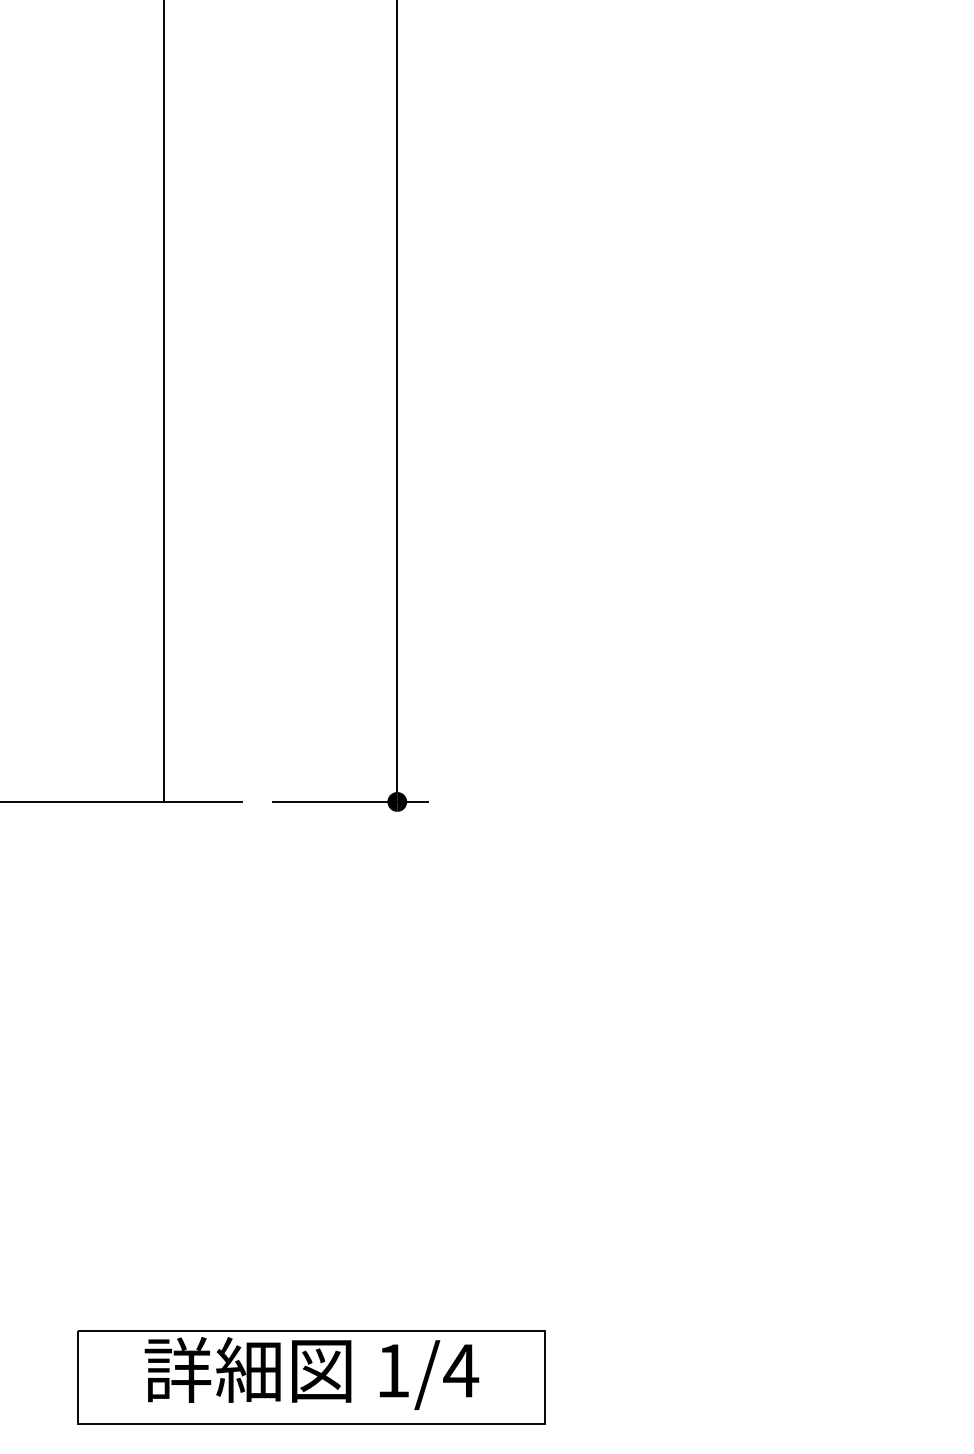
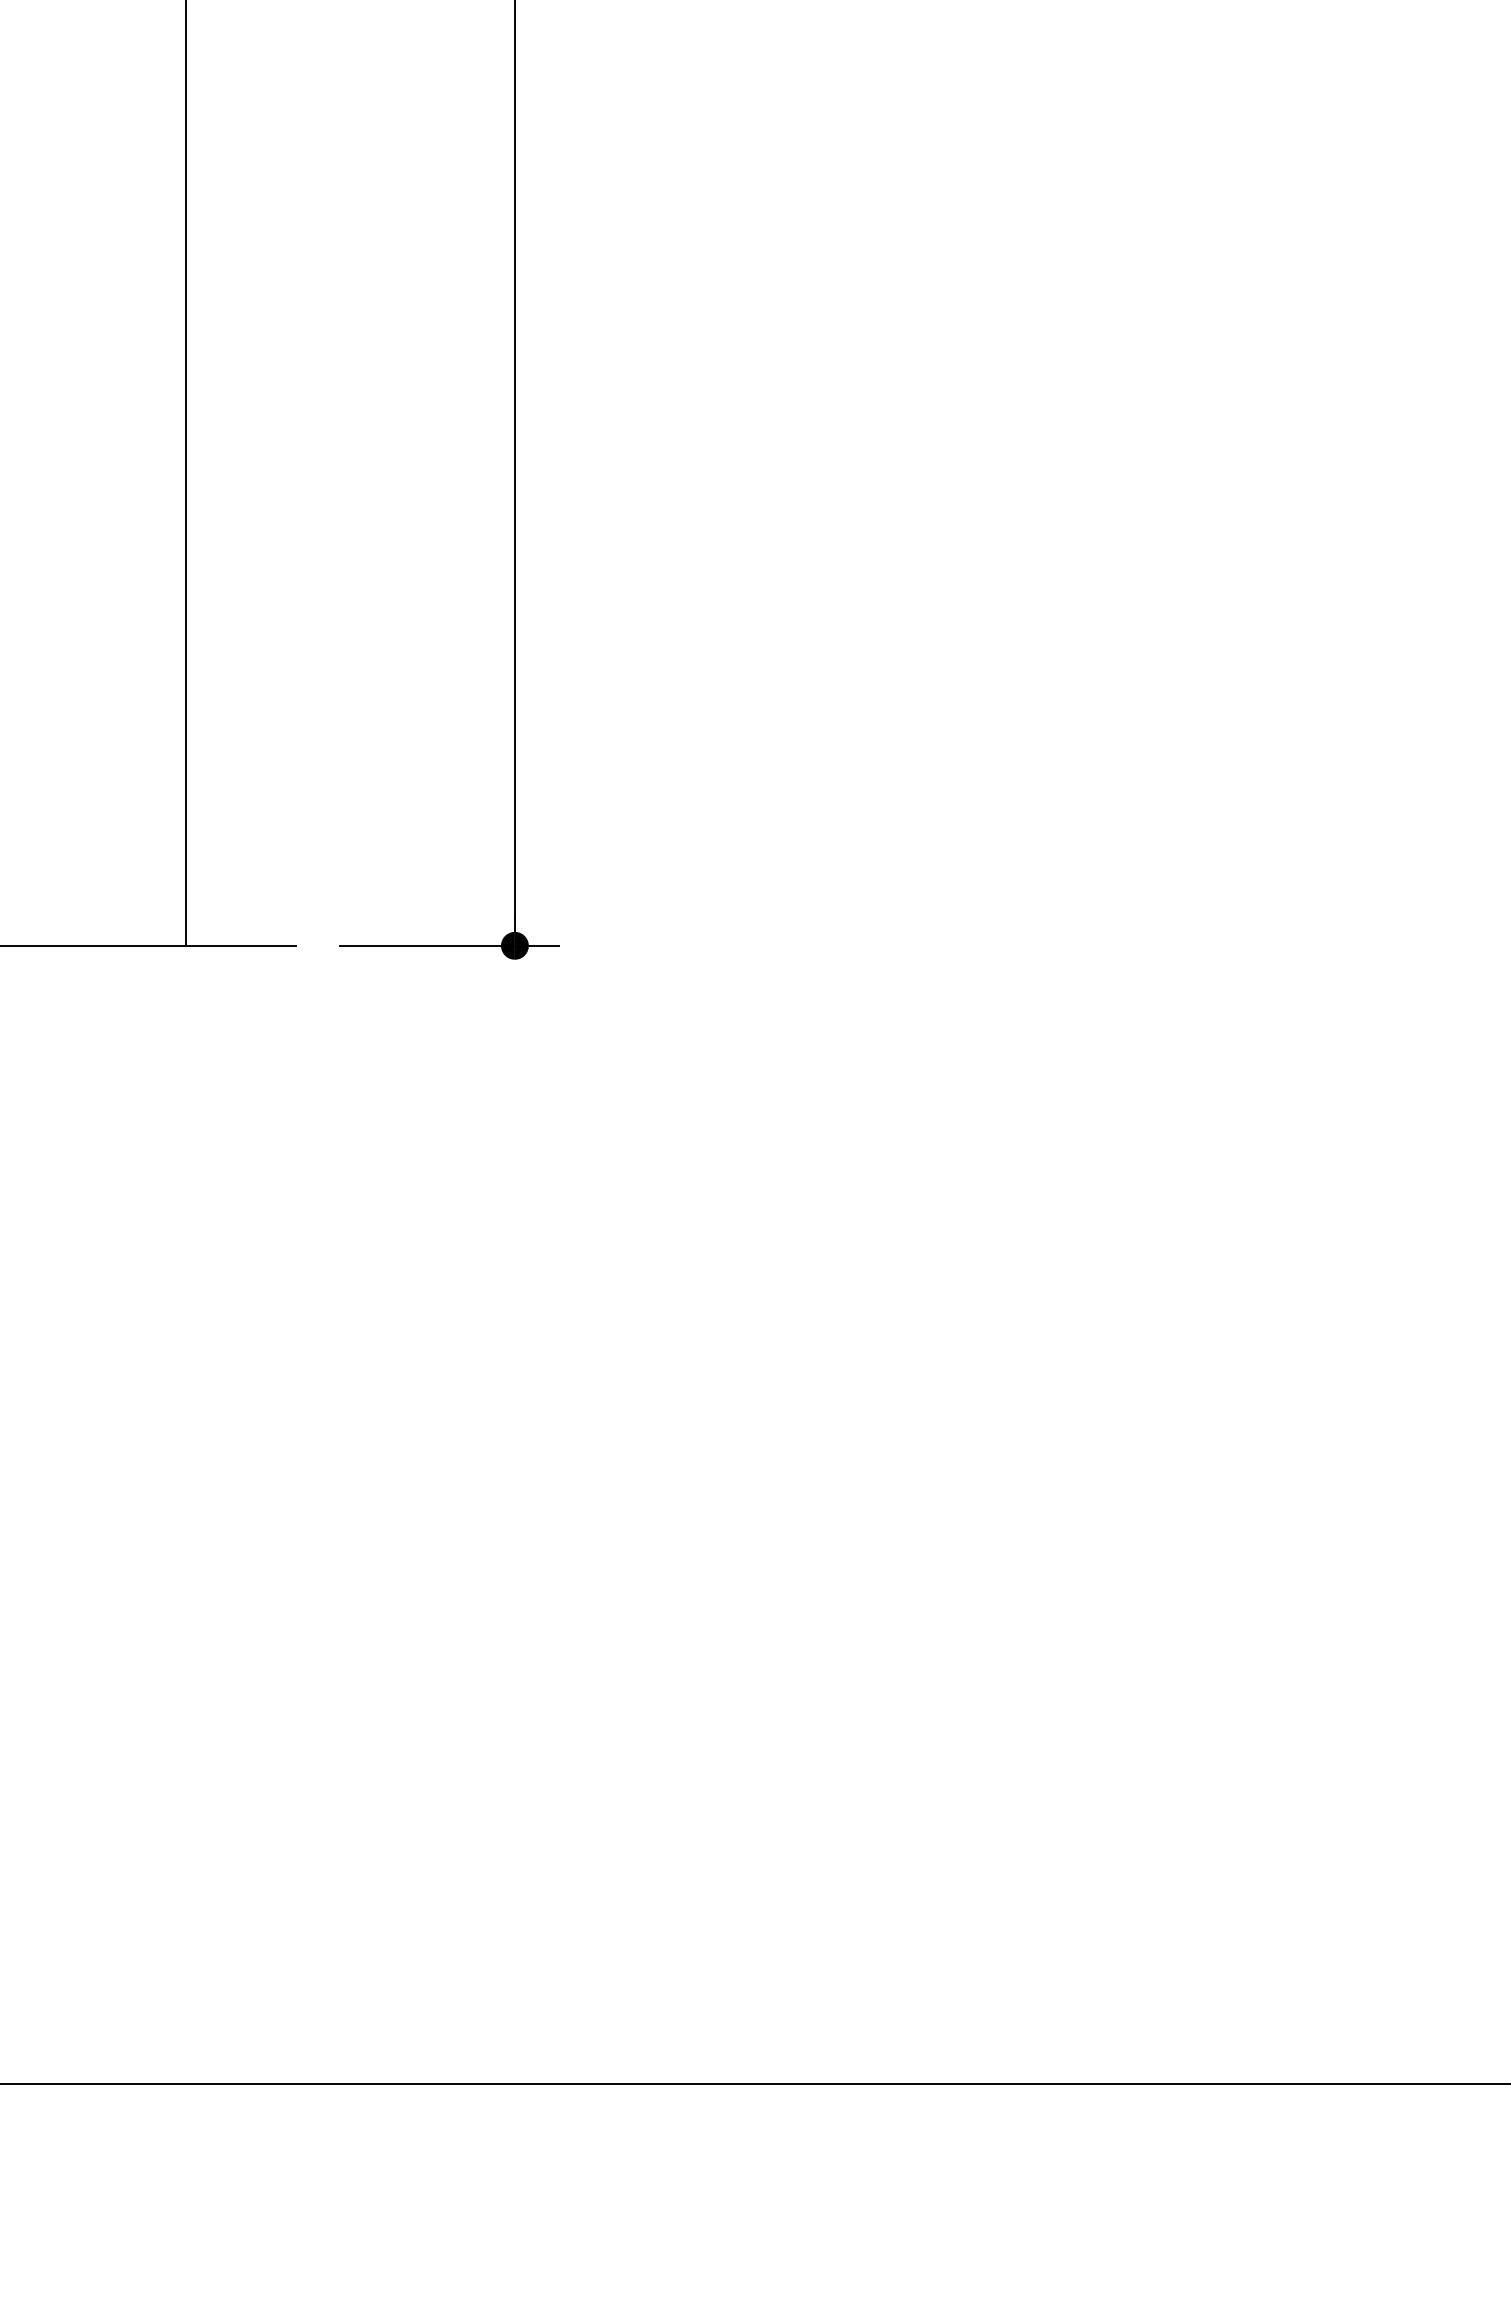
part: (311, 1377) -> (394, 1755), removed

